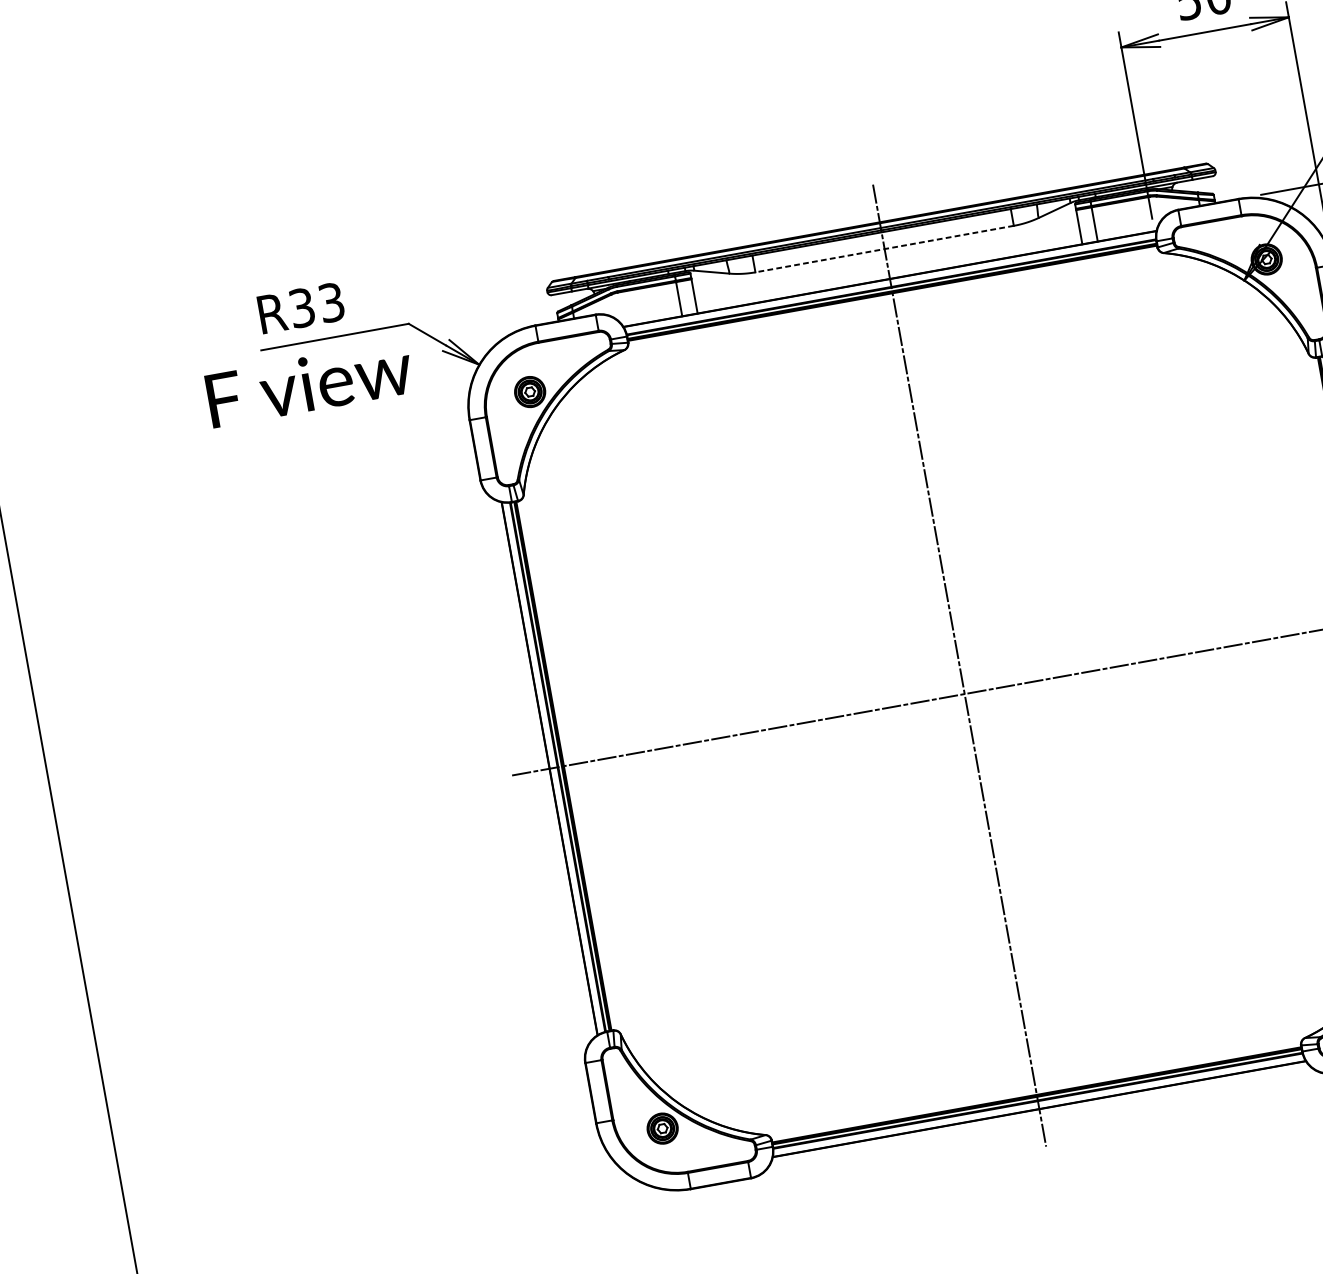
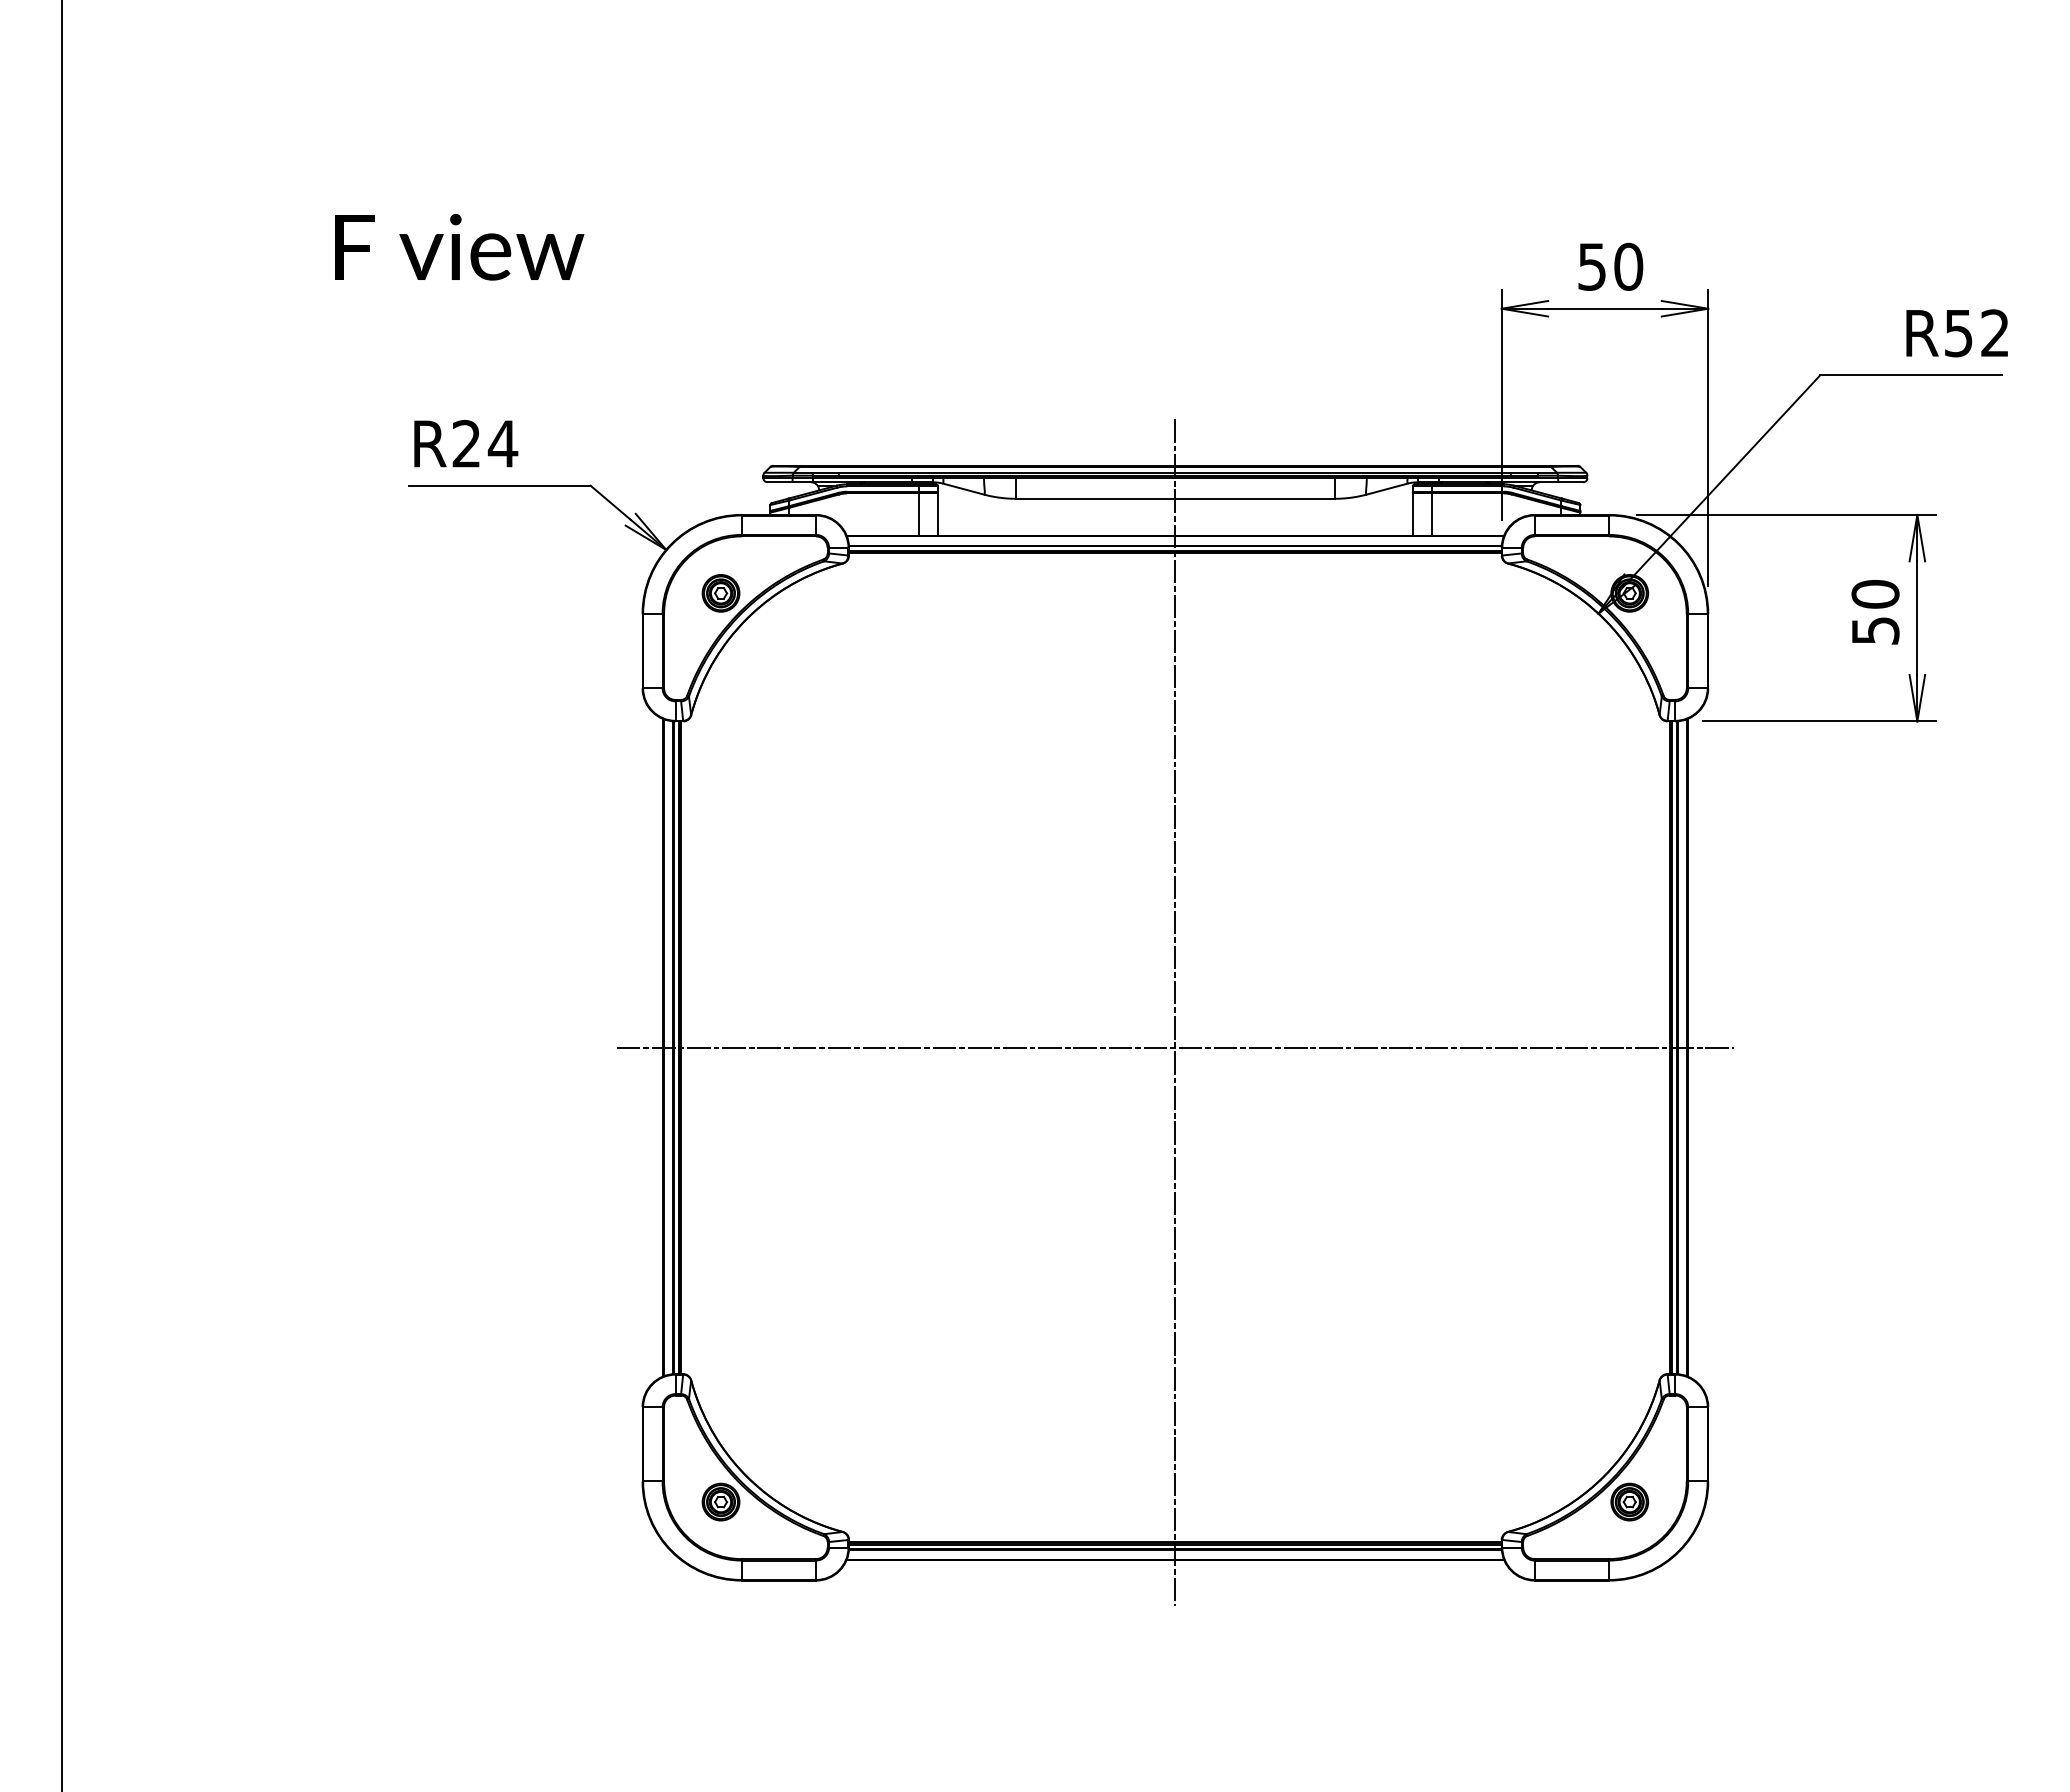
line: (883, 248) -> (1174, 498), dashed -> solid
text: (317, 304) -> (485, 443), R33 -> R24
text: (309, 383) -> (459, 246), moved

